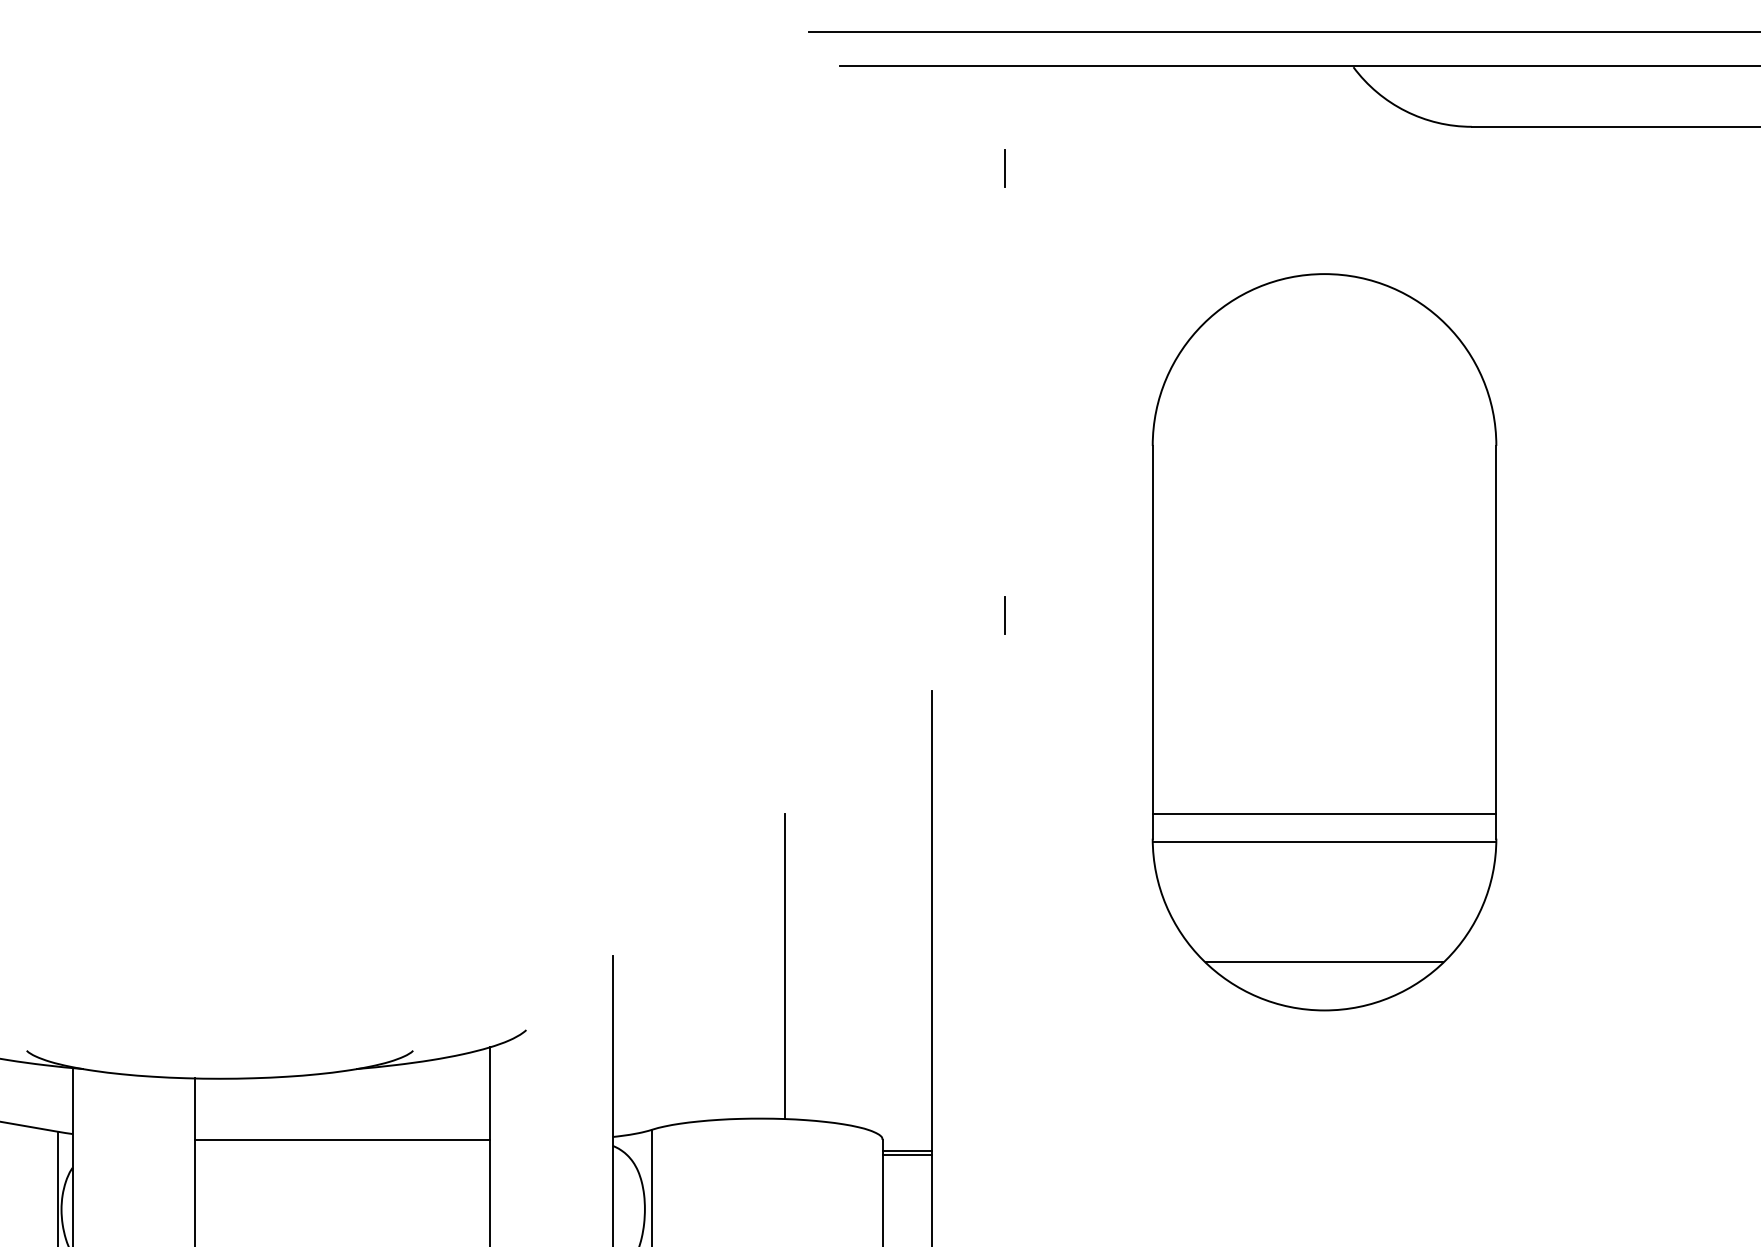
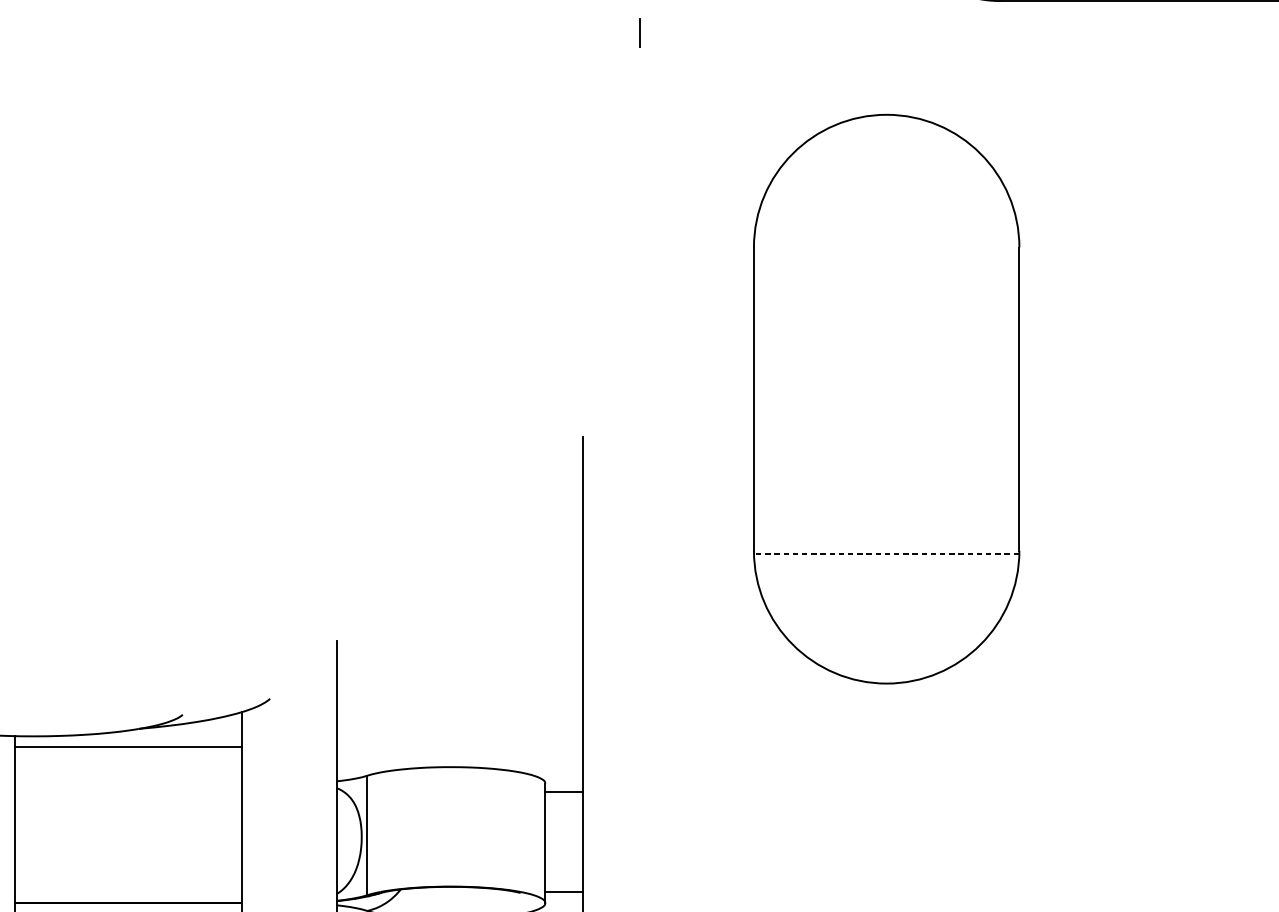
line: (1004, 615) -> (639, 378), removed
line: (1324, 814) -> (886, 532), removed
line: (1324, 842) -> (886, 553), solid -> dashed
line: (1324, 961) -> (886, 645), removed
line: (784, 966) -> (469, 649), removed
line: (342, 1139) -> (128, 746), moved
line: (906, 1155) -> (563, 795), removed

